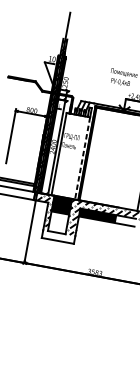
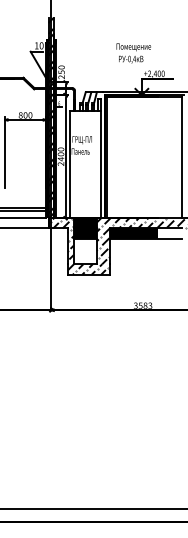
line: (82, 158) -> (100, 164), dashed -> solid
hatch: (58, 236) -> (88, 269), added

